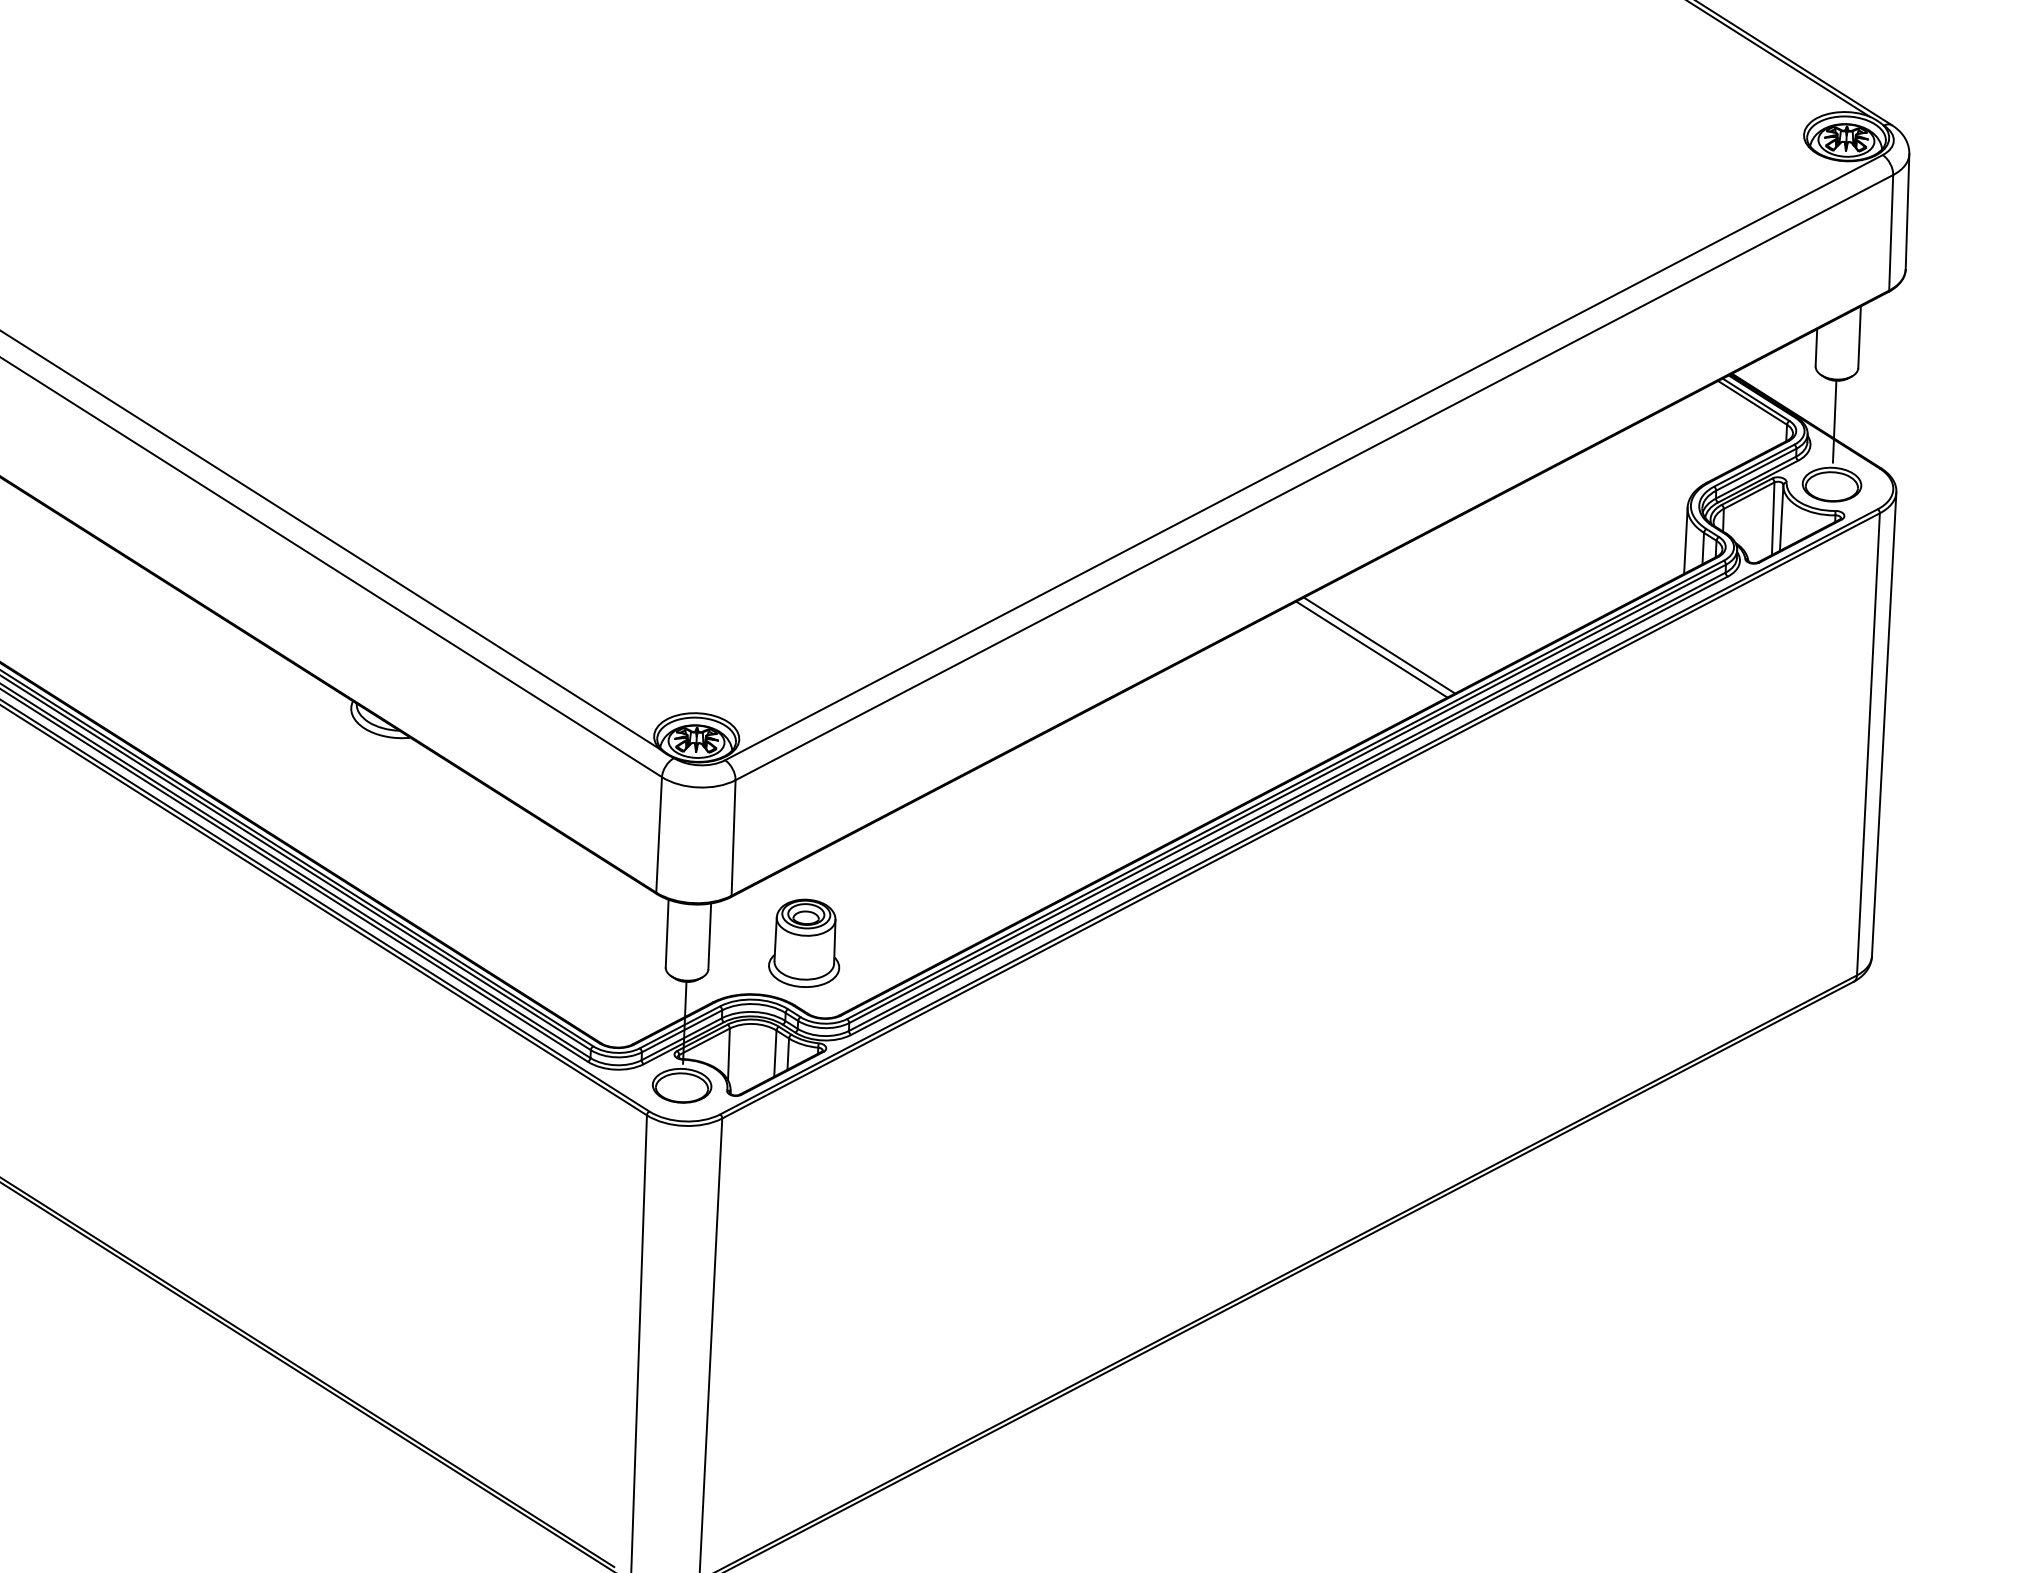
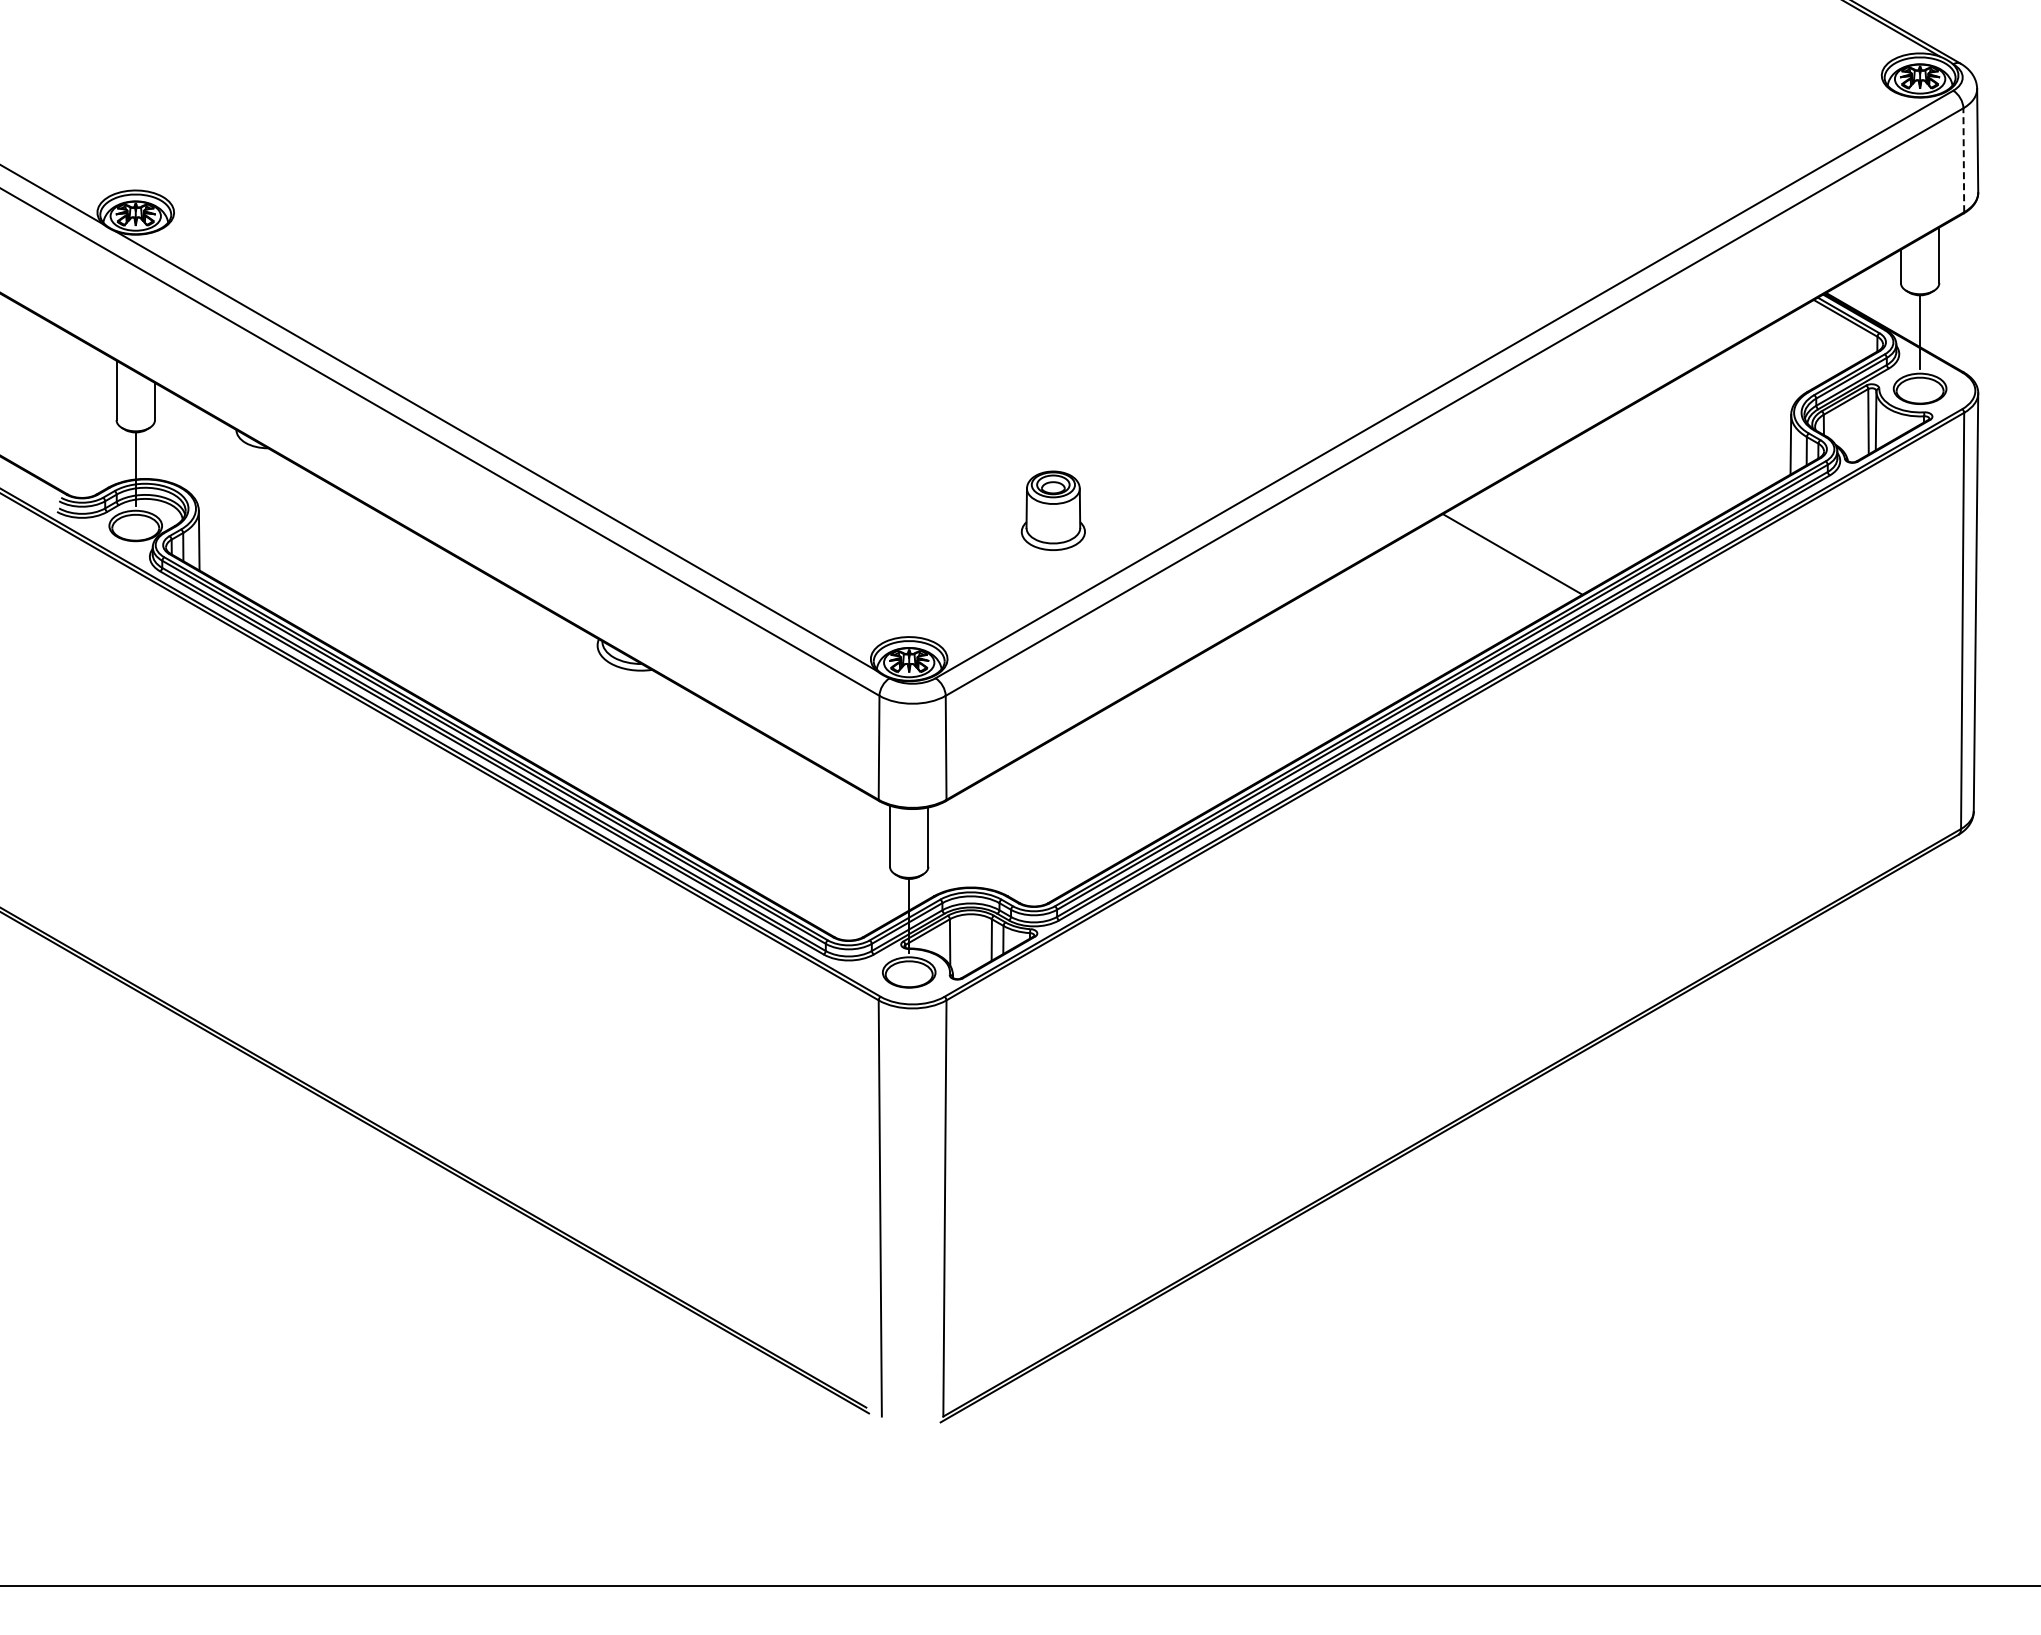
line: (1890, 233) -> (1963, 160), solid -> dashed
line: (1379, 645) -> (1519, 550), removed
part: (804, 942) -> (1052, 510), moved

